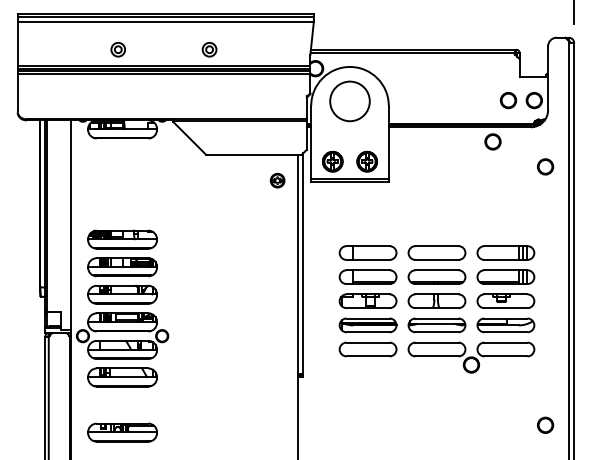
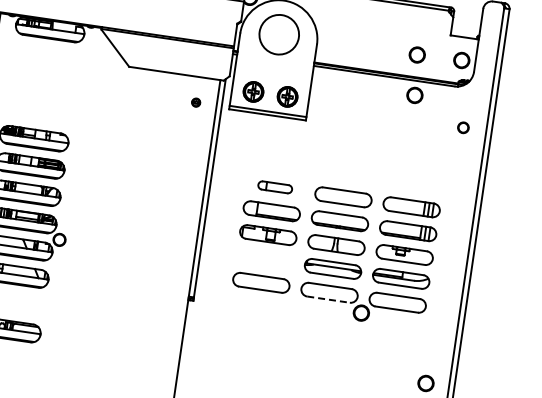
part: (508, 100) -> (417, 54), moved
circle: (545, 166) -> (463, 127), size x0.7
part: (277, 180) -> (196, 102), size x0.6
part: (367, 252) -> (274, 186), size x0.6
part: (367, 325) -> (264, 259), removed
line: (437, 356) -> (329, 299), solid -> dashed

